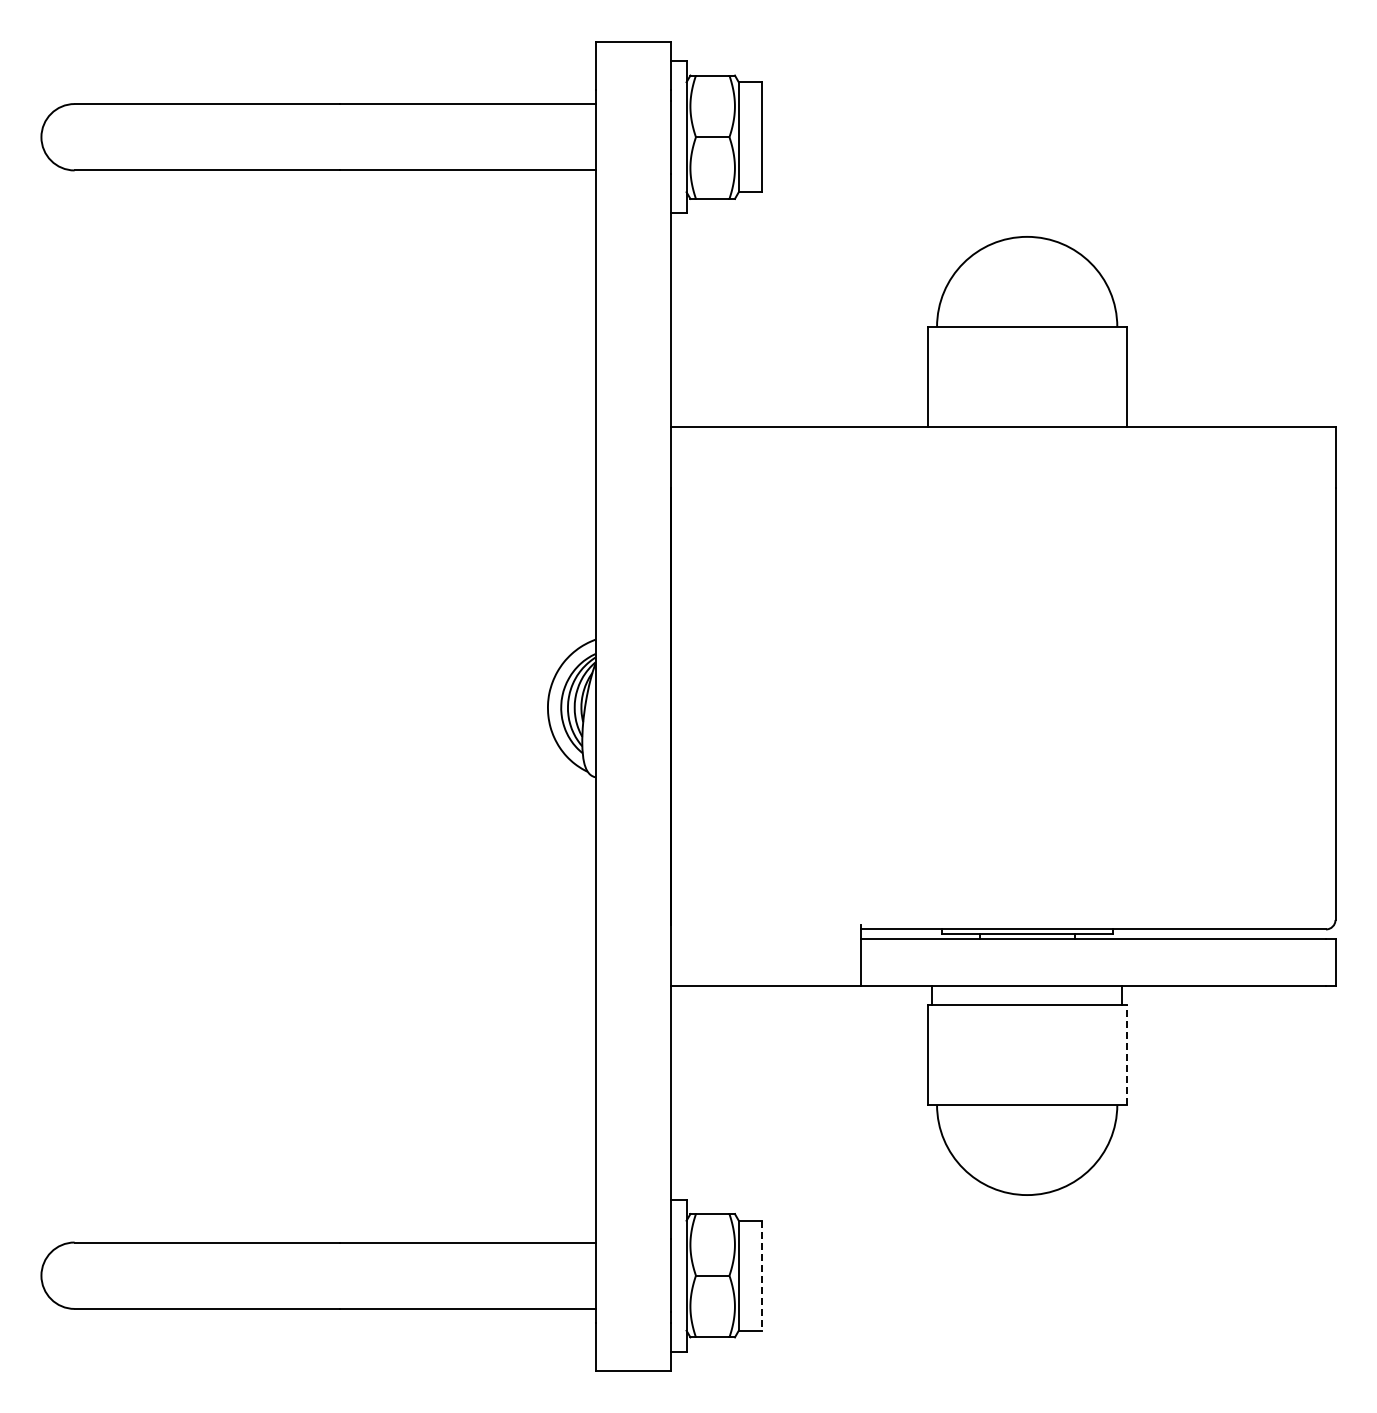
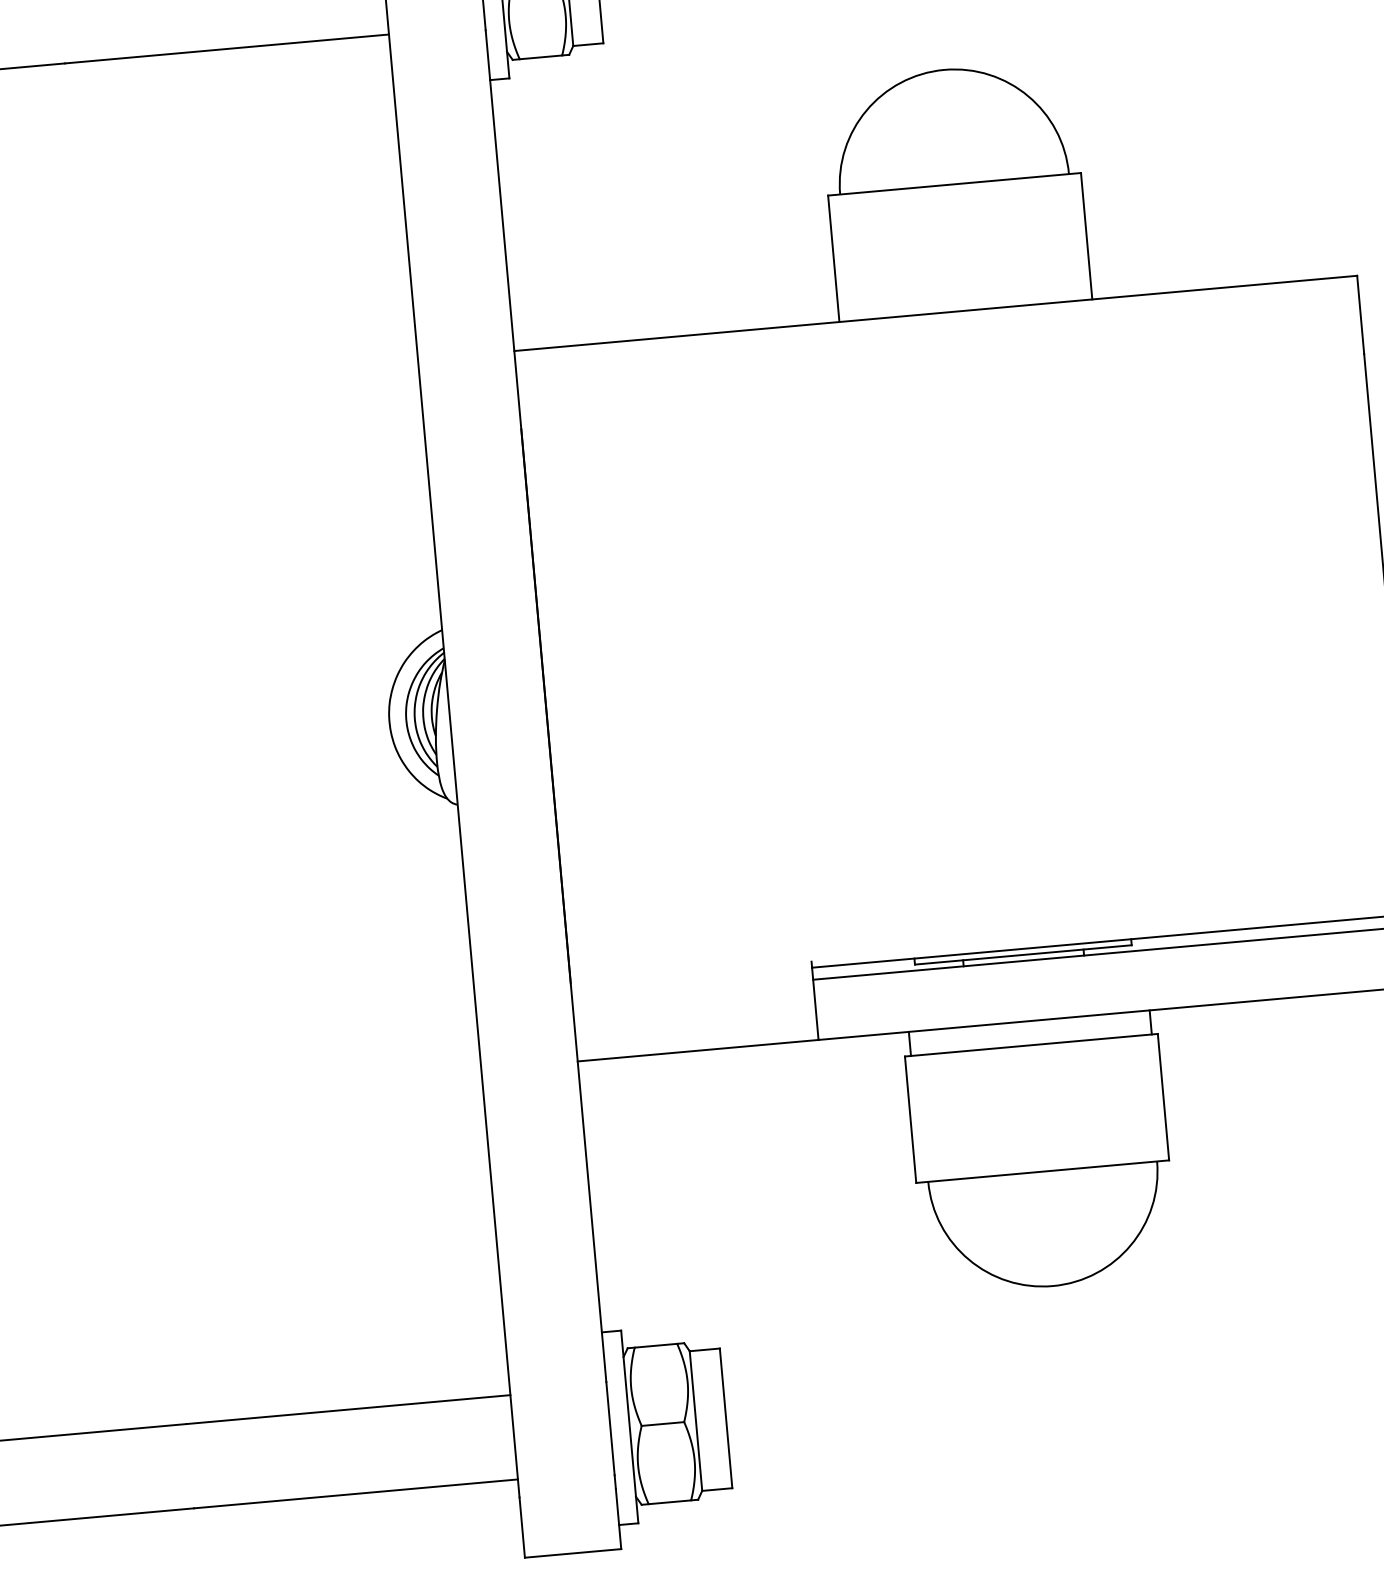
line: (1126, 1055) -> (1163, 1097), dashed -> solid
line: (762, 1276) -> (726, 1419), dashed -> solid

